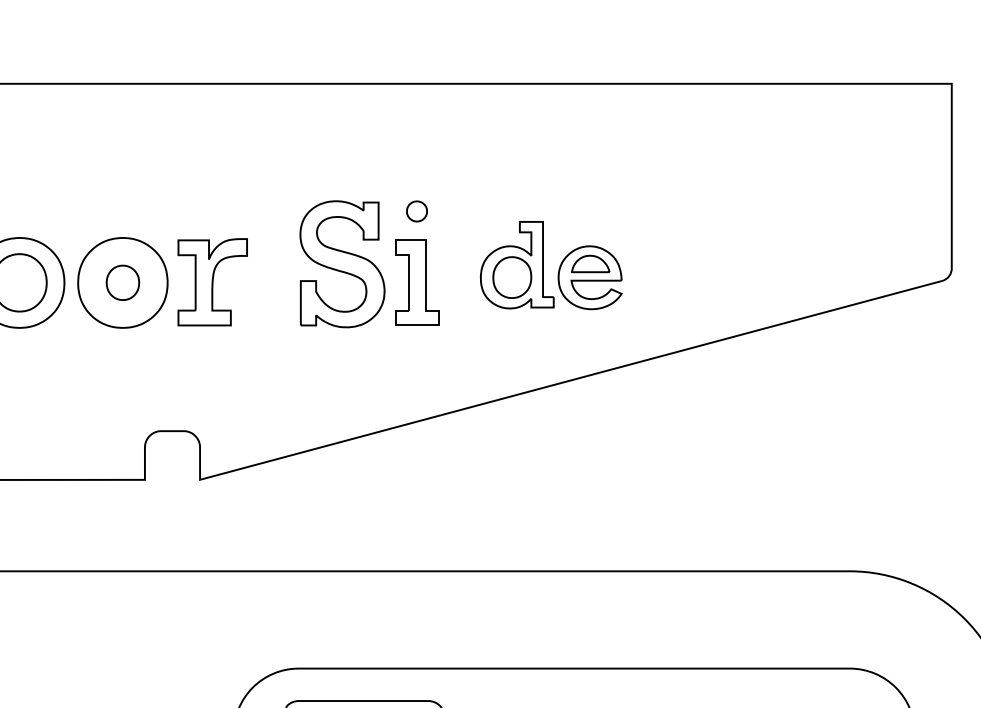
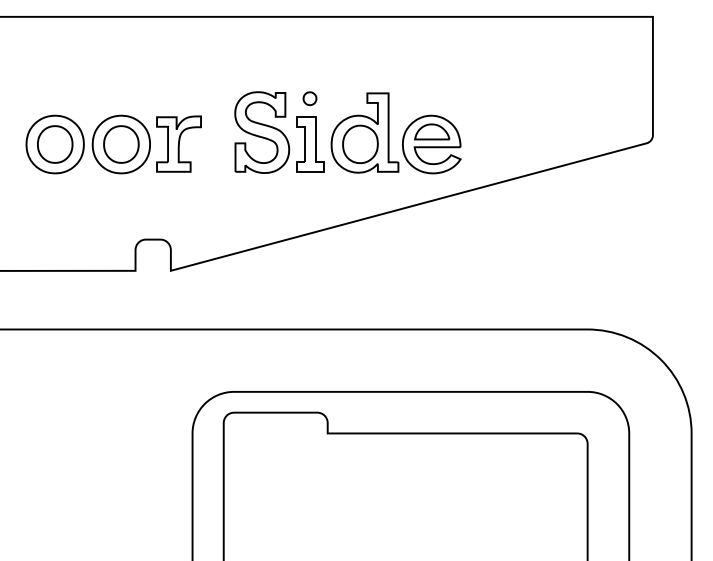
part: (550, 265) -> (395, 133), size x1.43
part: (123, 282) -> (121, 144), size x1.67

